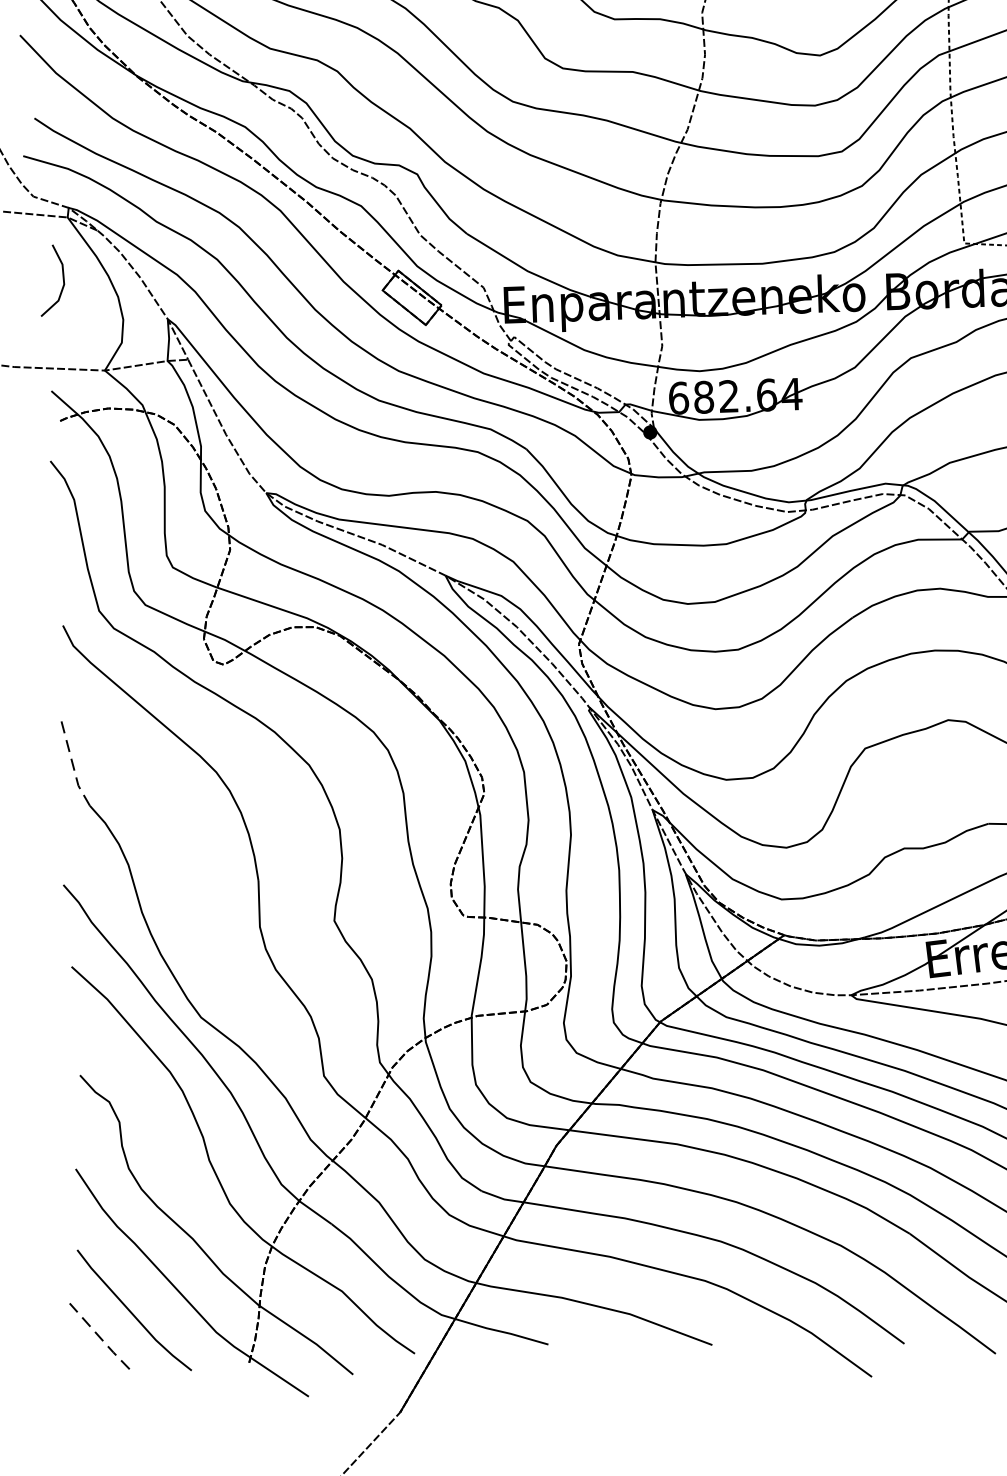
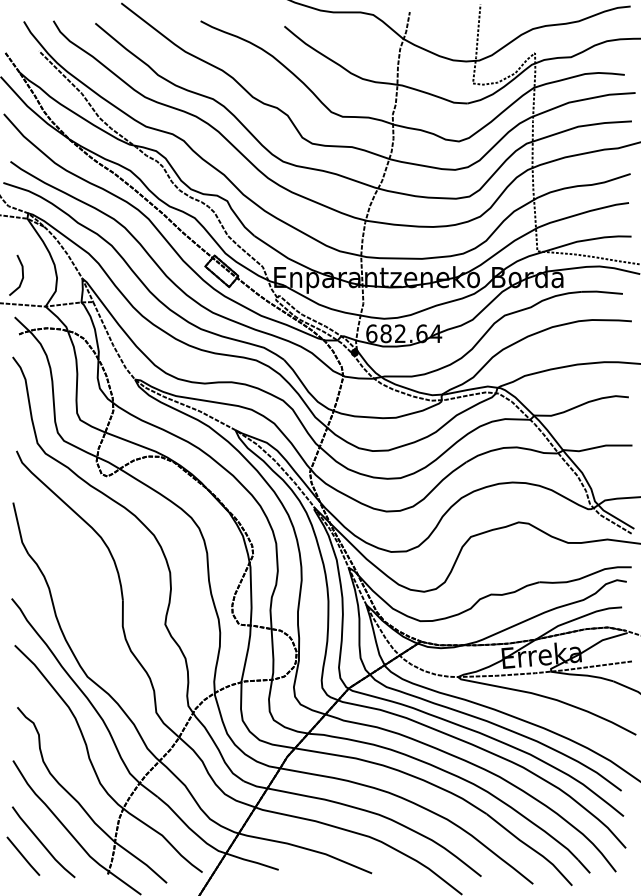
line: (62, 278) -> (22, 274), moved
line: (72, 763) -> (19, 529), dashed -> solid
line: (99, 1338) -> (23, 857), dashed -> solid

